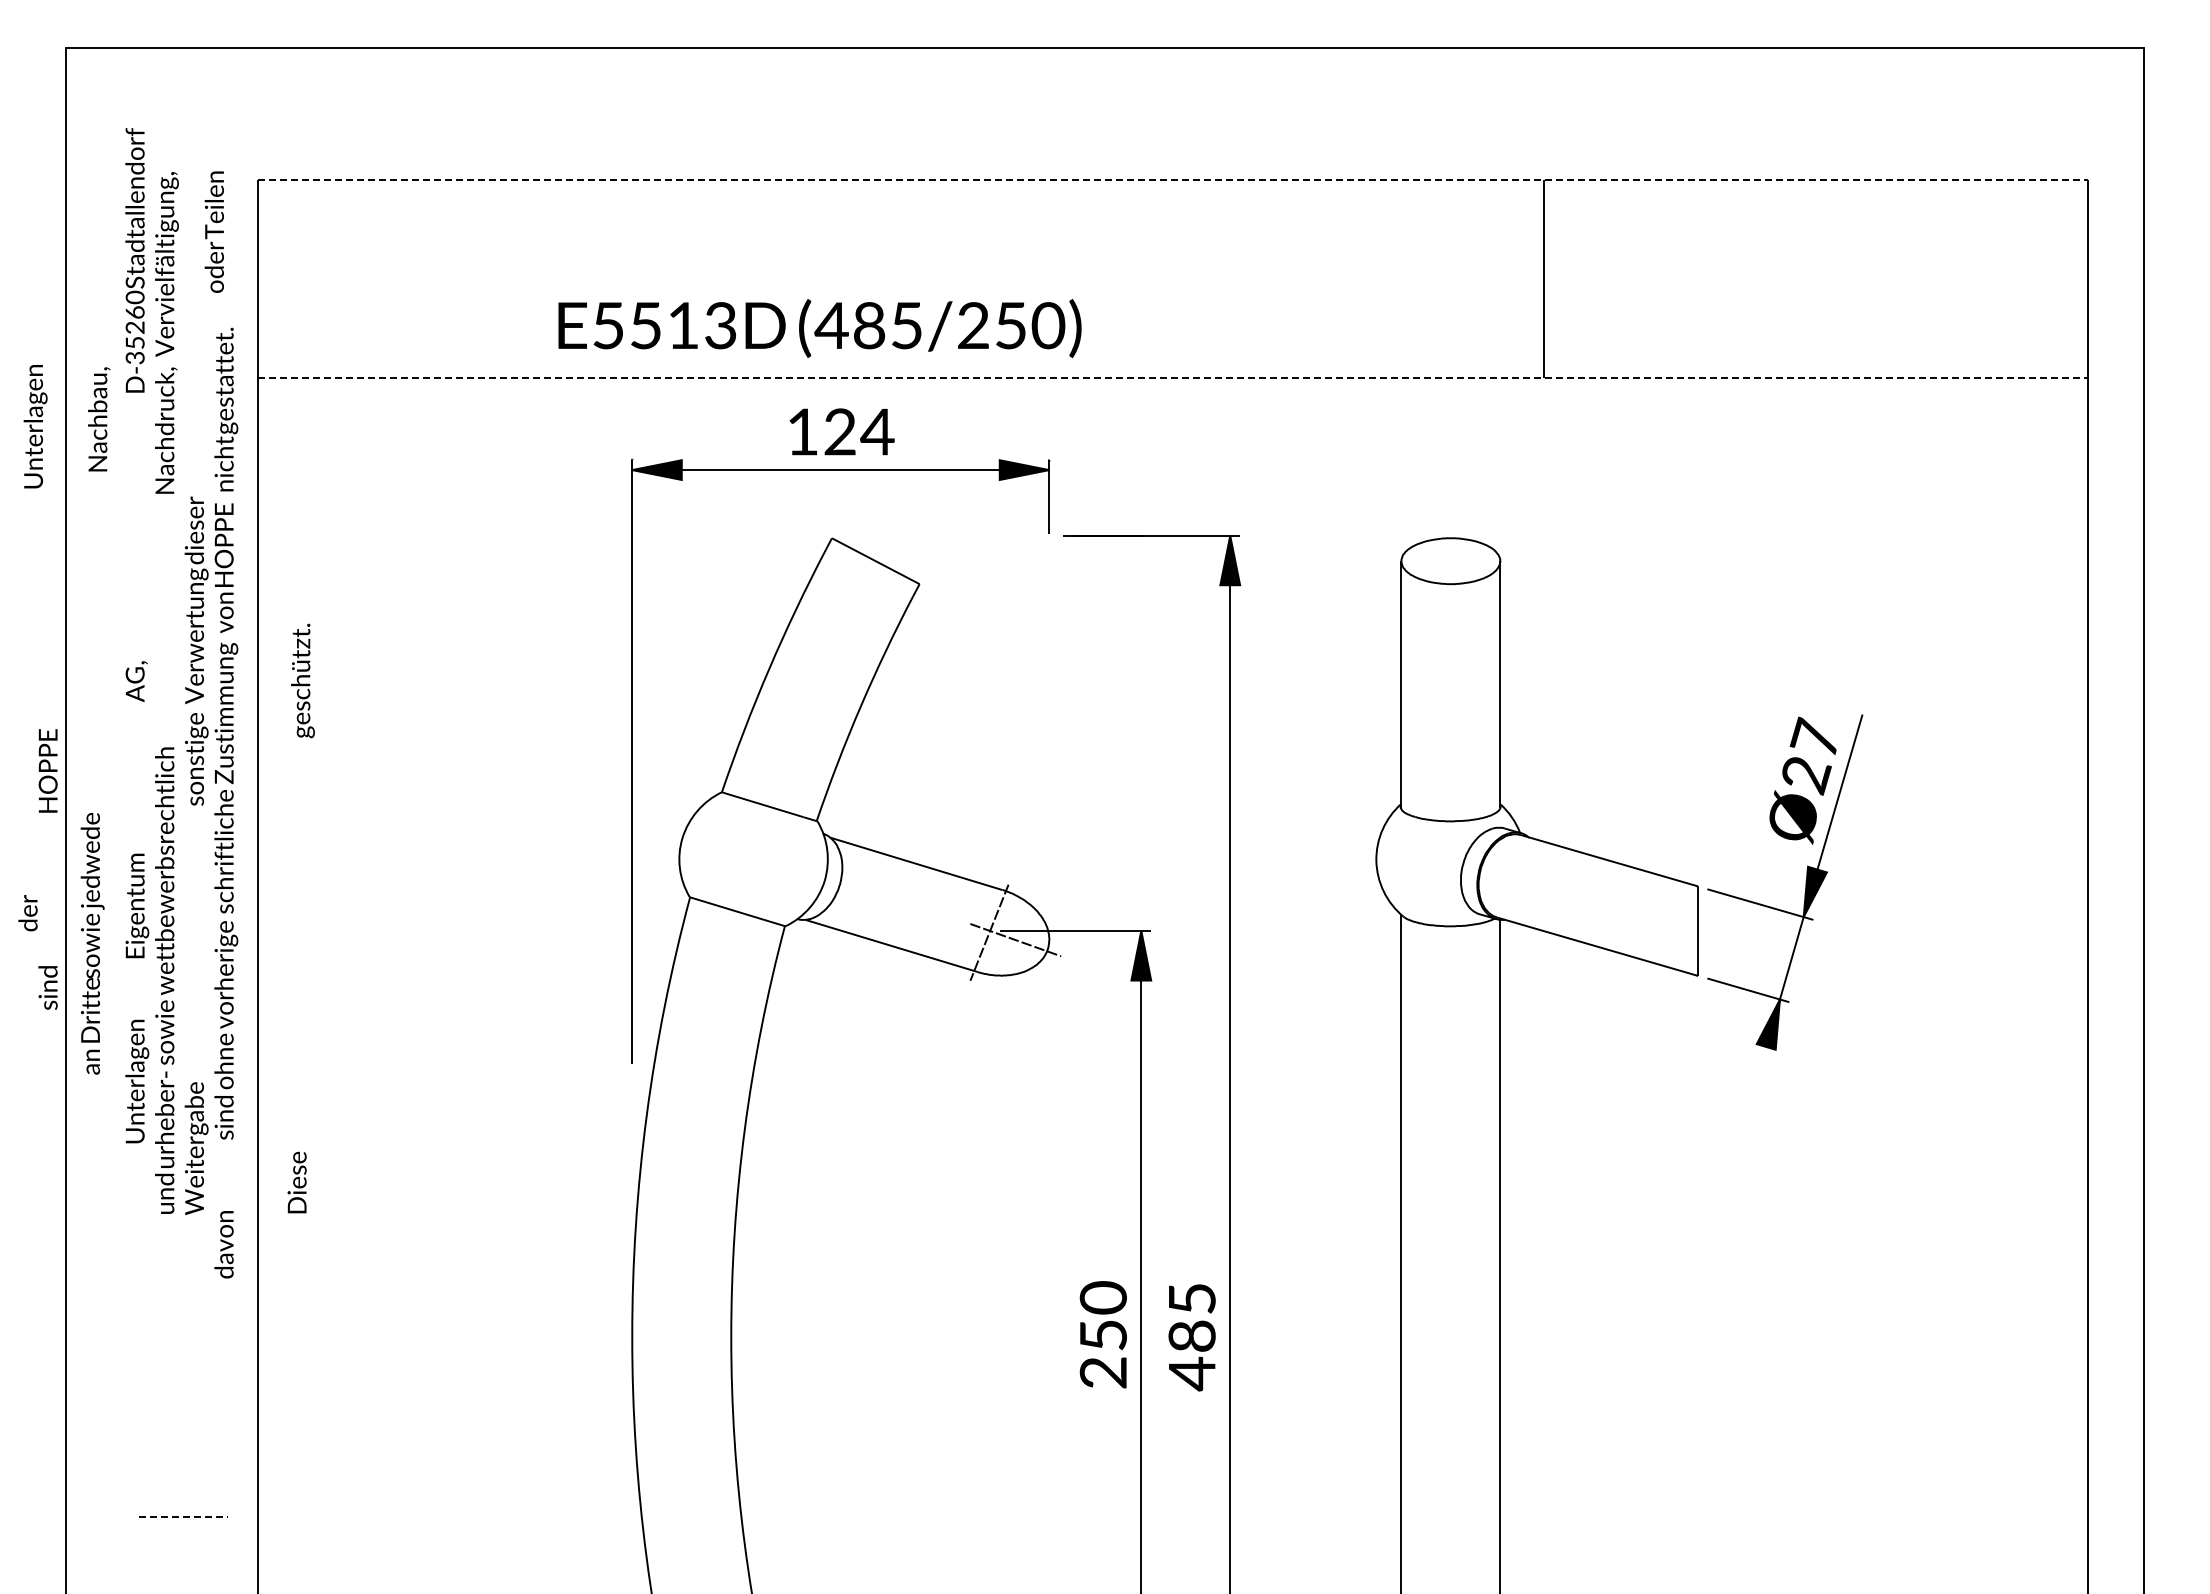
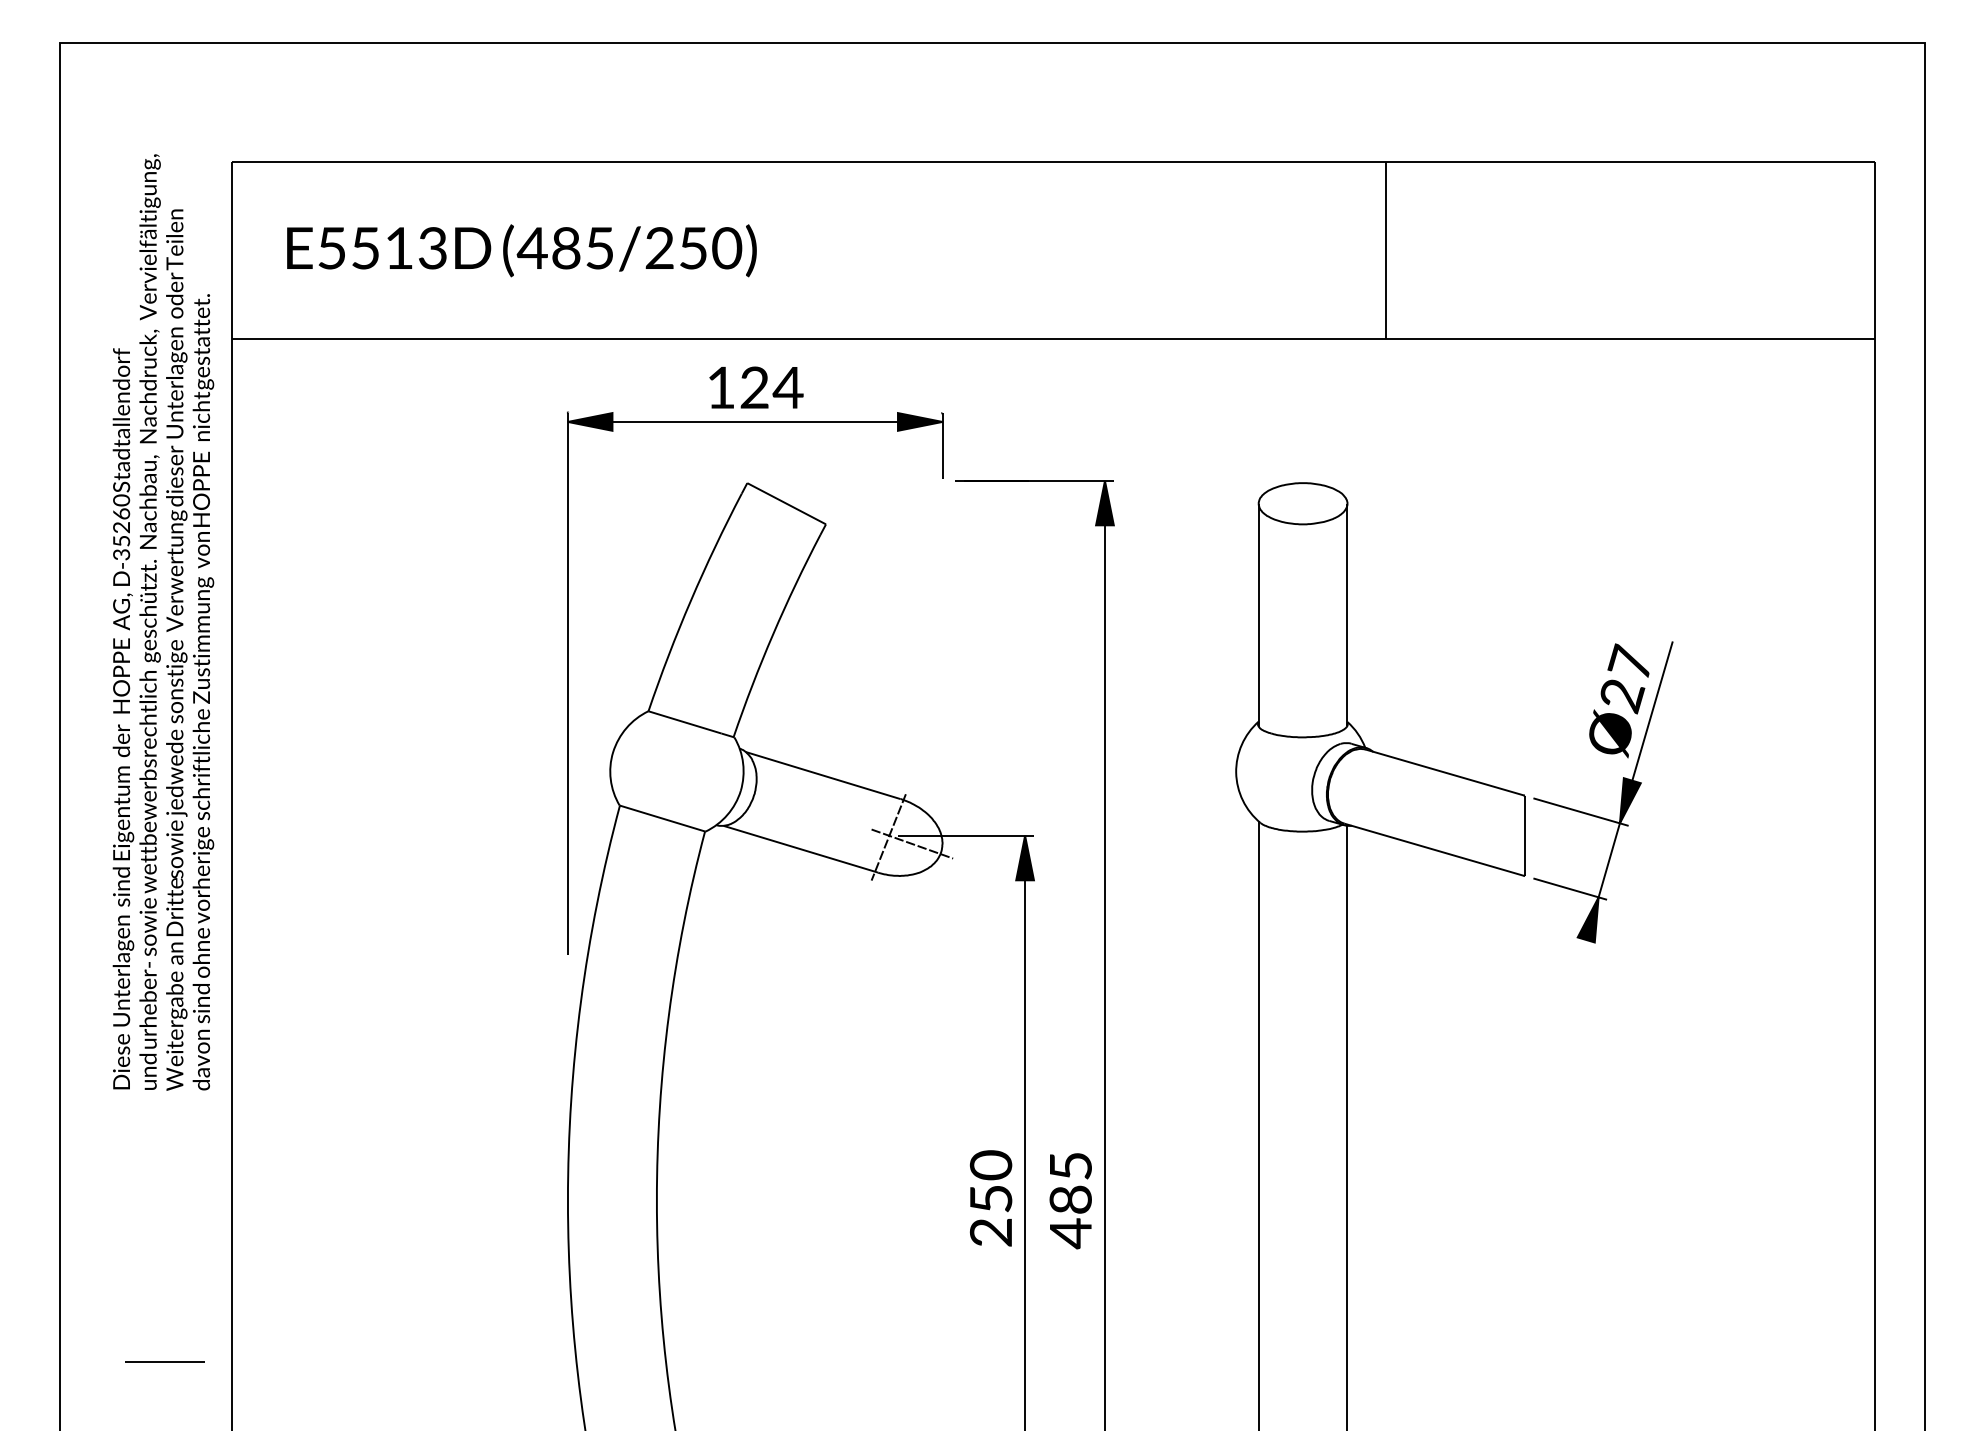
line: (1173, 180) -> (1054, 161), dashed -> solid
text: (213, 231) -> (173, 263), moved
text: (134, 260) -> (120, 467), moved
text: (819, 328) -> (521, 250), moved
line: (1173, 378) -> (1054, 339), dashed -> solid
text: (99, 419) -> (149, 502), moved
text: (35, 426) -> (176, 382), moved
text: (302, 680) -> (149, 610), moved
text: (47, 770) -> (120, 675), moved
text: (27, 913) -> (120, 741), moved
text: (92, 943) -> (176, 847), moved
text: (47, 987) -> (120, 886), moved
text: (296, 1182) -> (120, 1061), moved
text: (223, 1244) -> (200, 1059), moved
line: (183, 1516) -> (164, 1361), dashed -> solid

